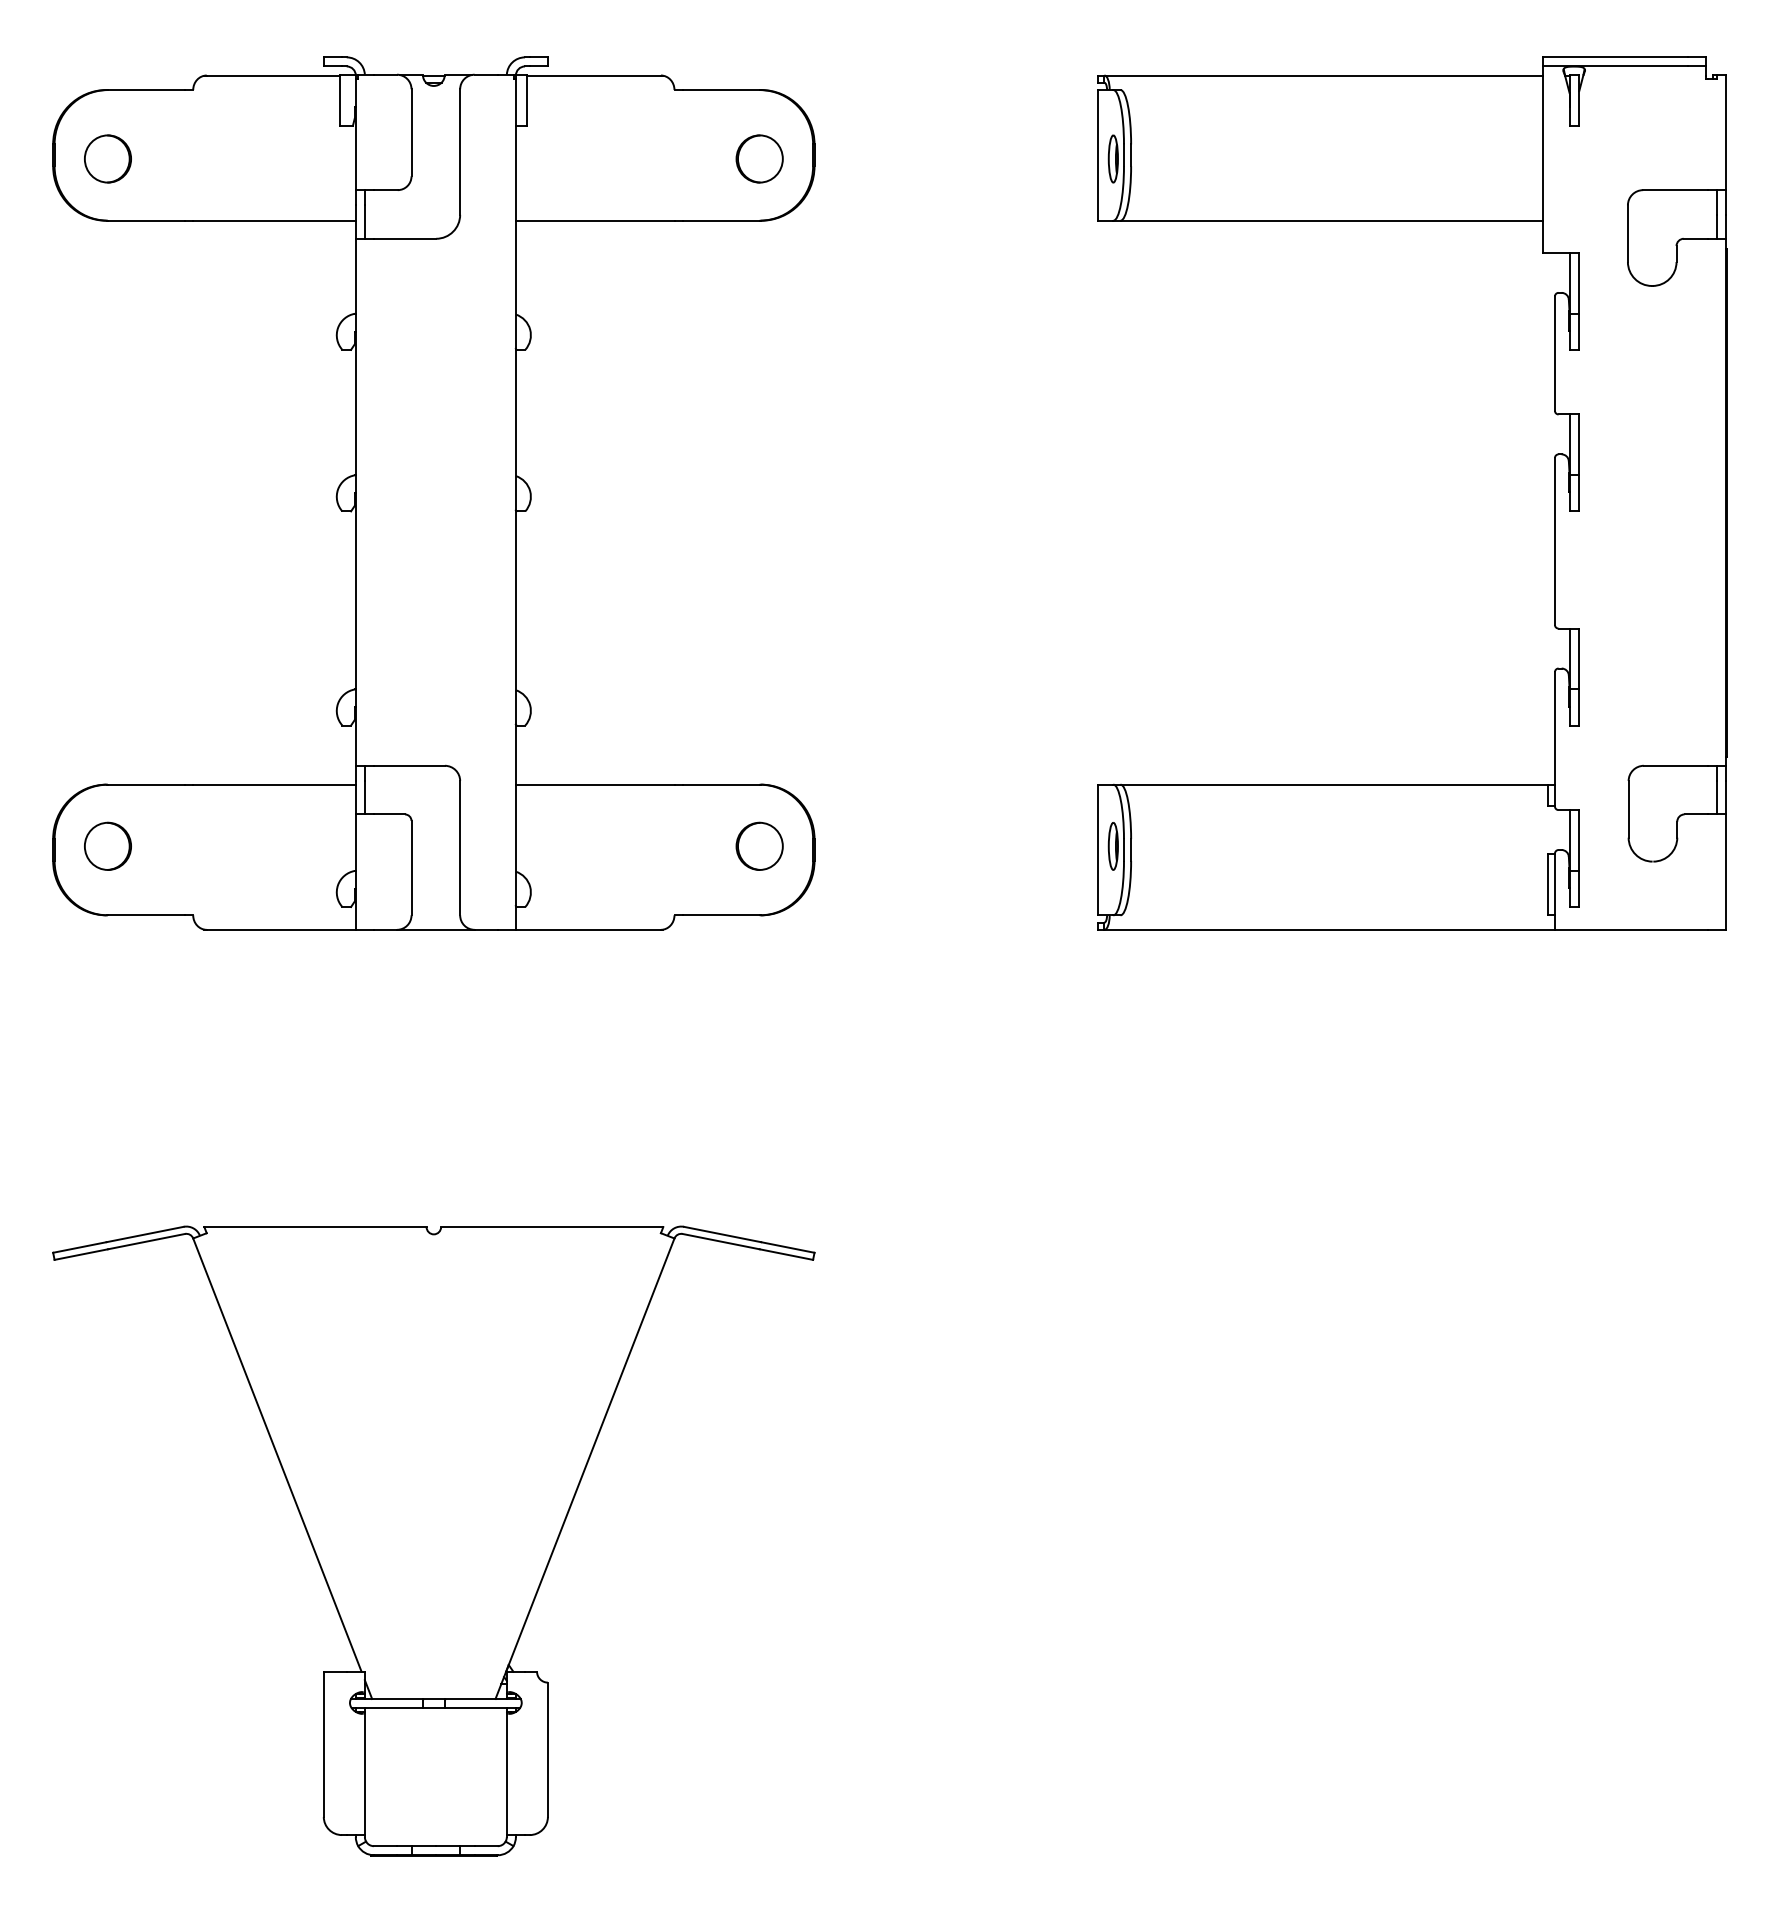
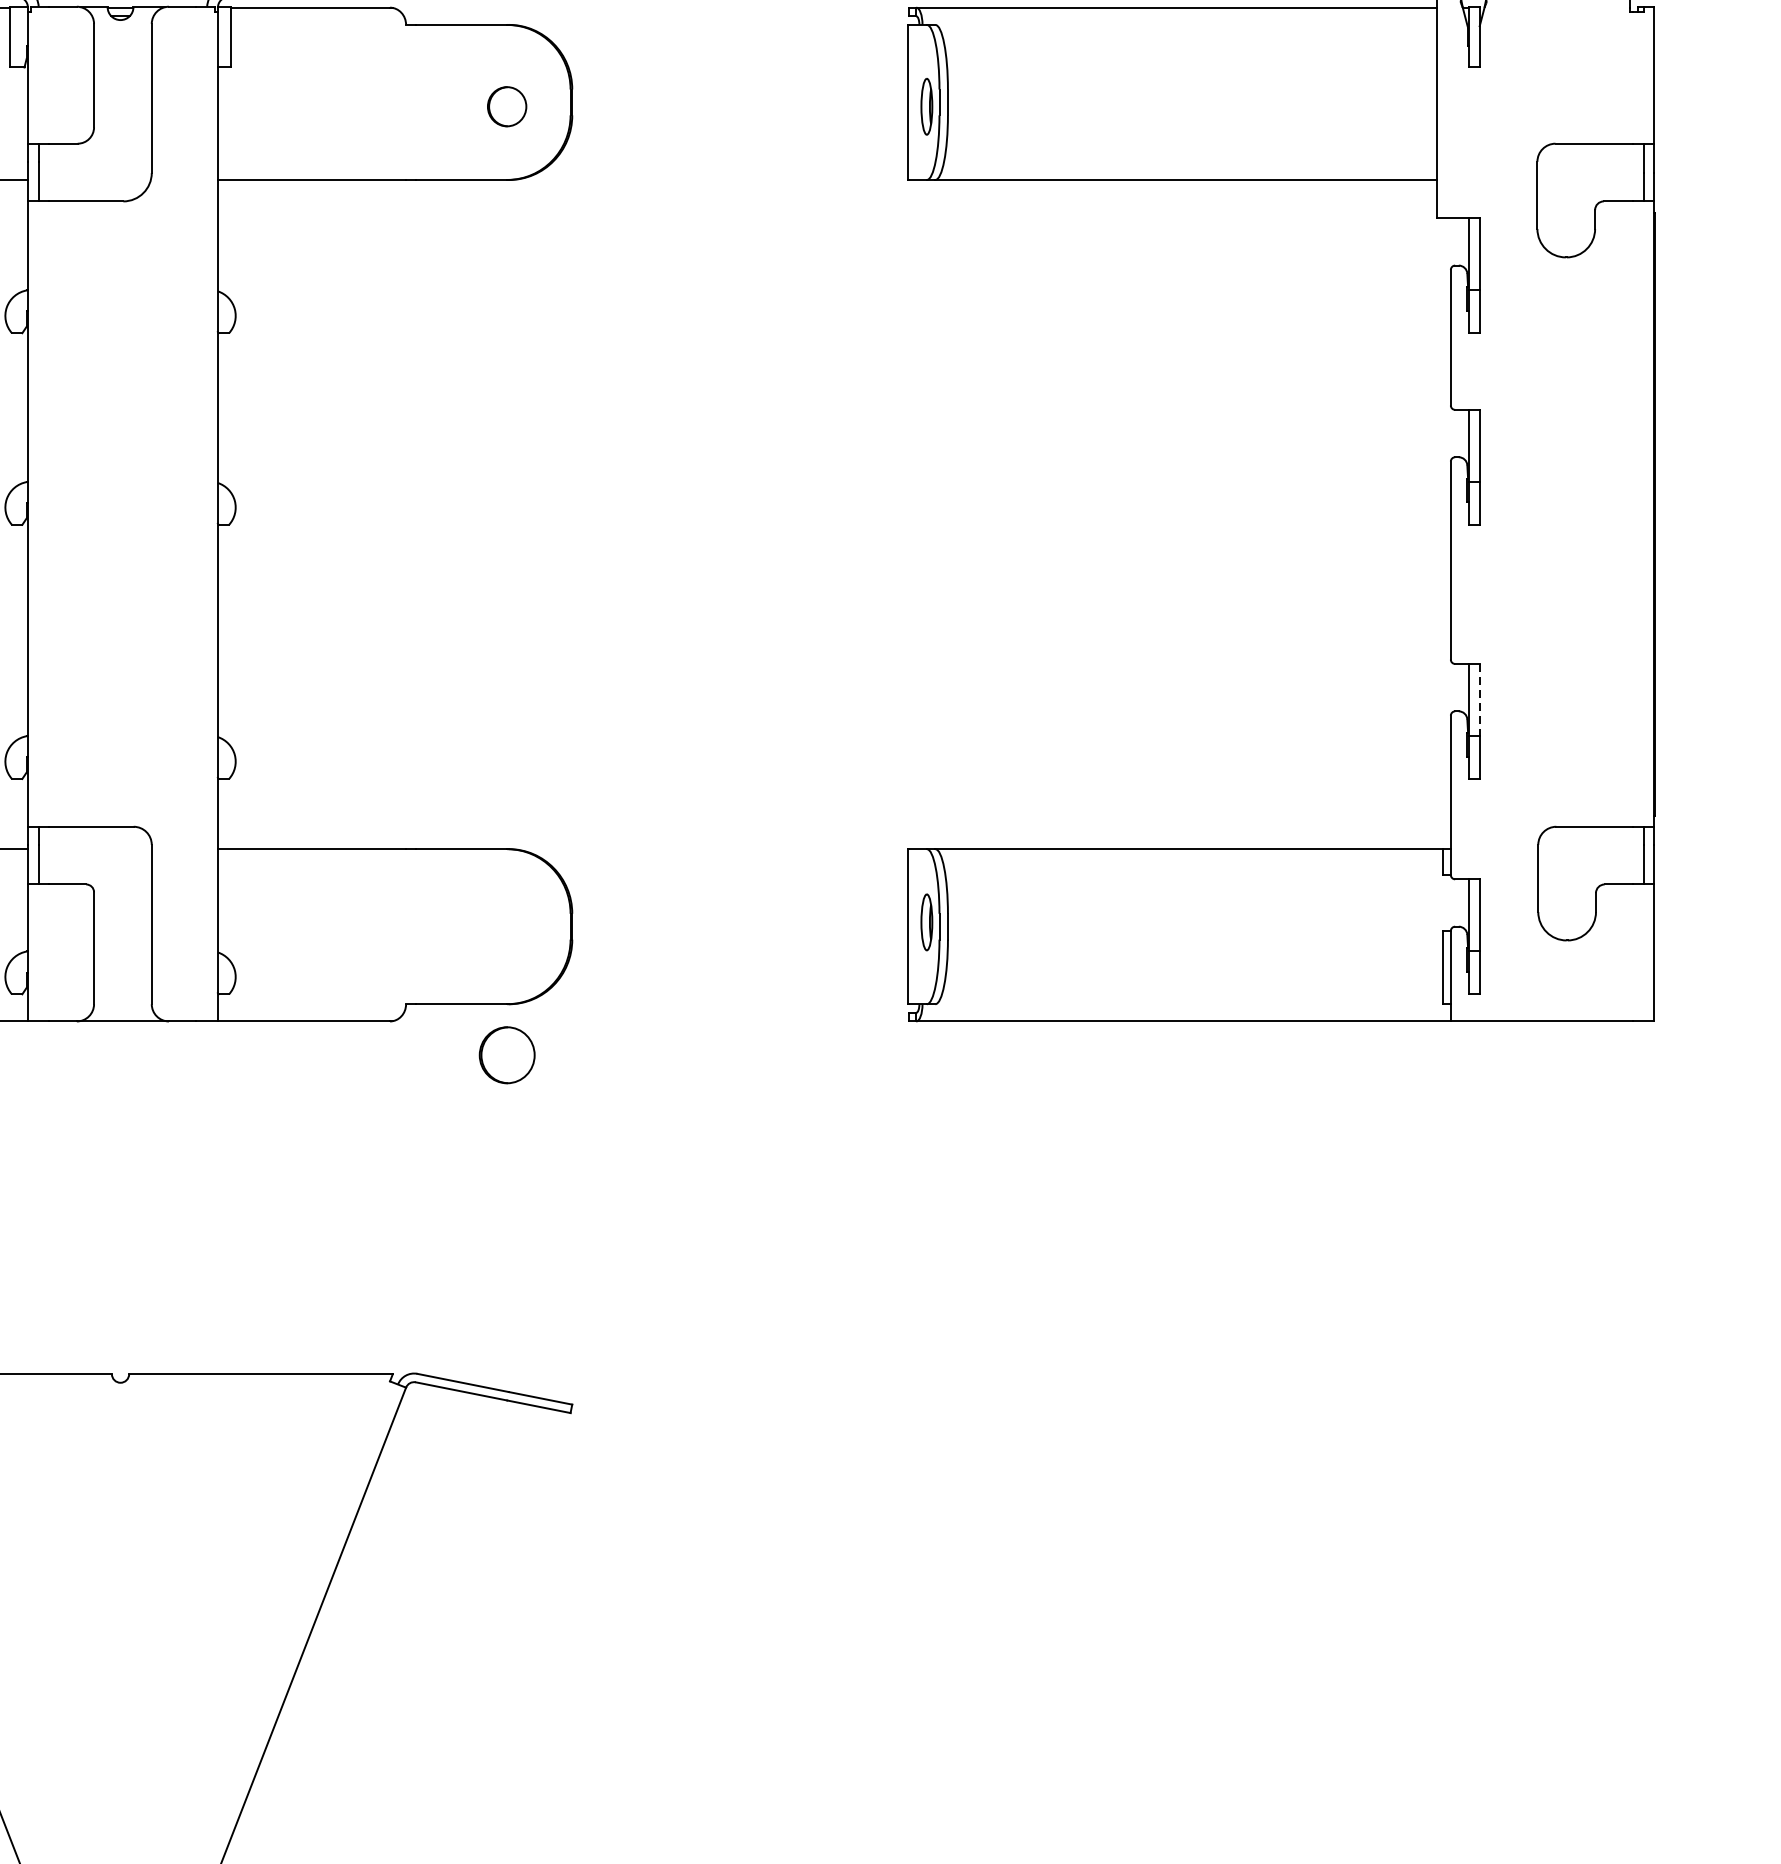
part: (759, 158) -> (506, 106), size x0.7
line: (1579, 659) -> (1479, 700), solid -> dashed
part: (759, 845) -> (506, 1054), moved

